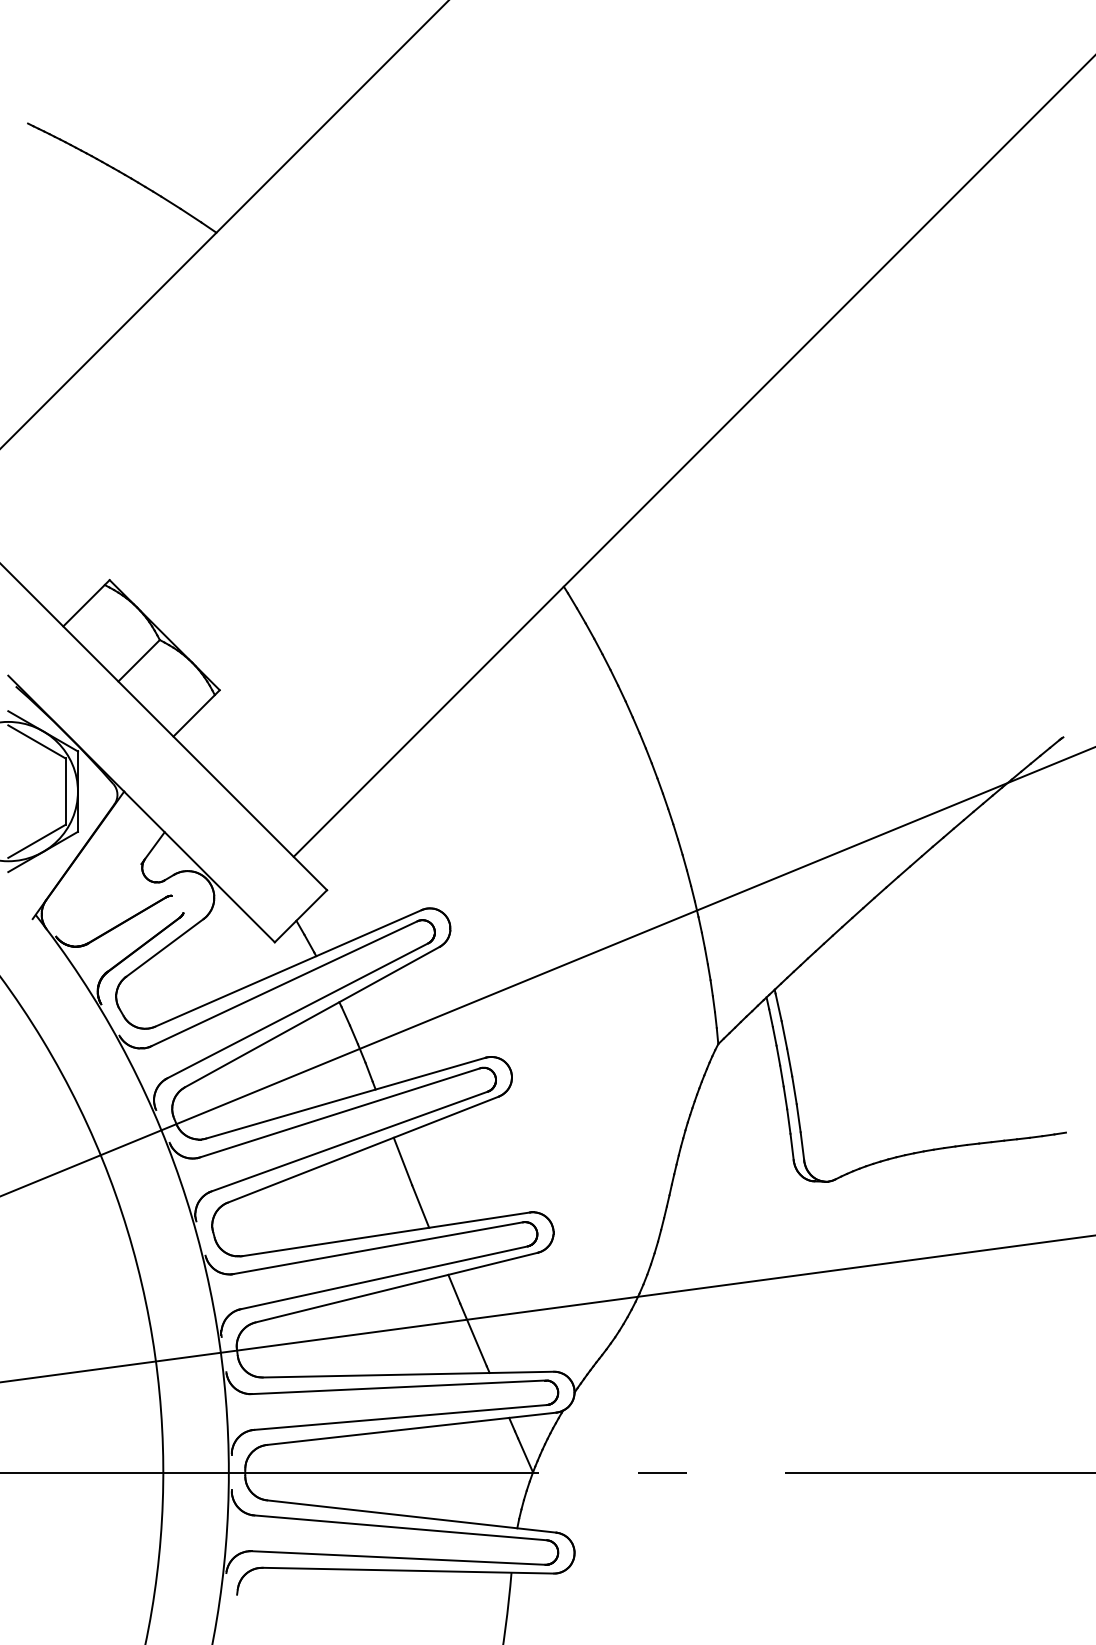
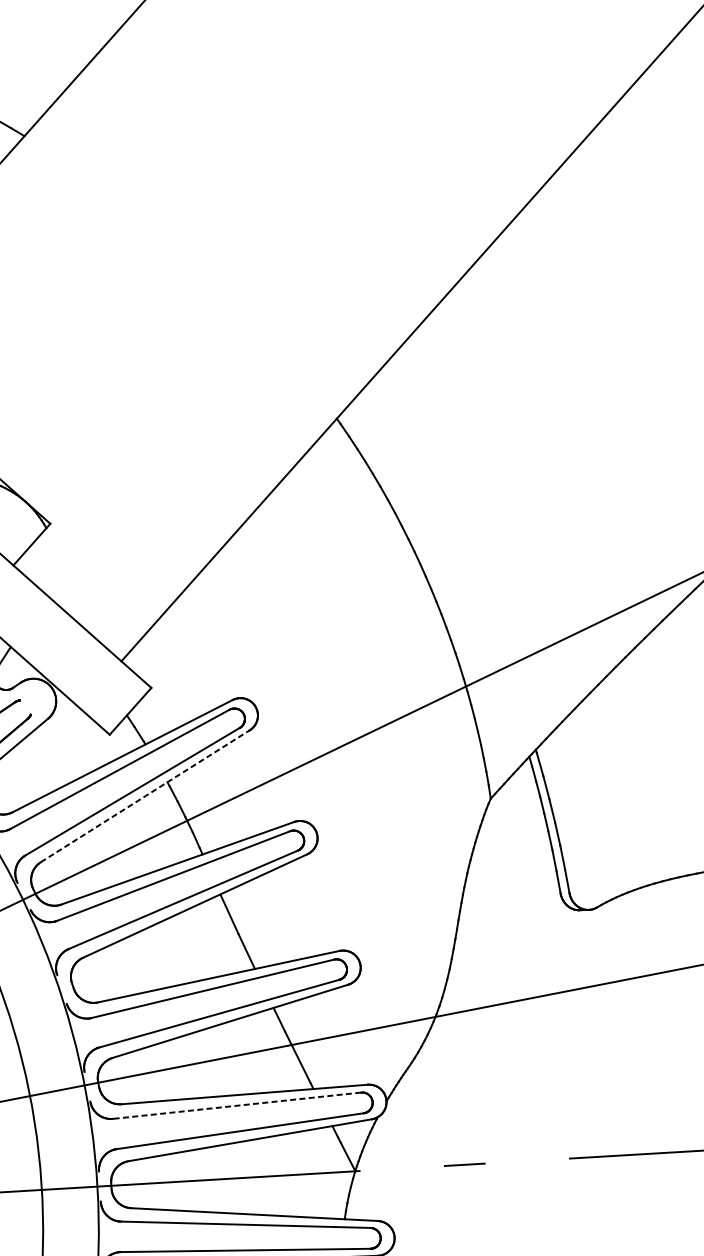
line: (312, 1017) -> (145, 796), solid -> dashed
line: (396, 1387) -> (235, 1106), solid -> dashed

